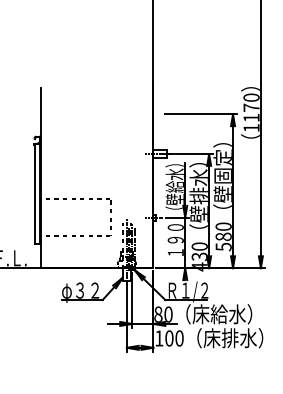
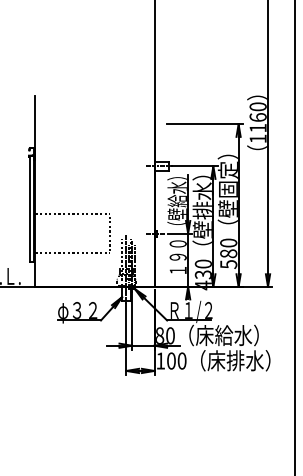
text: (250, 107) -> (257, 117), 1170 -> 1160

